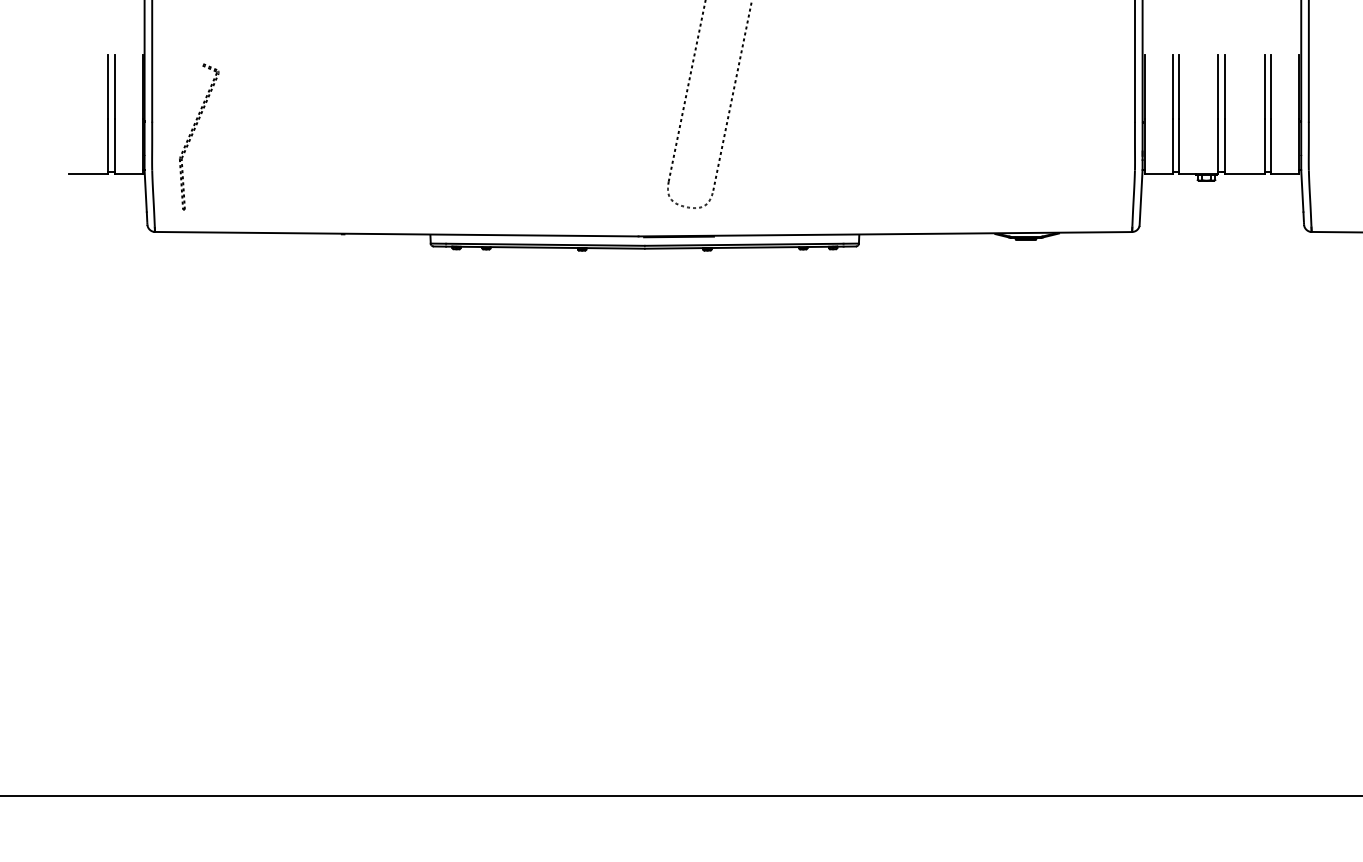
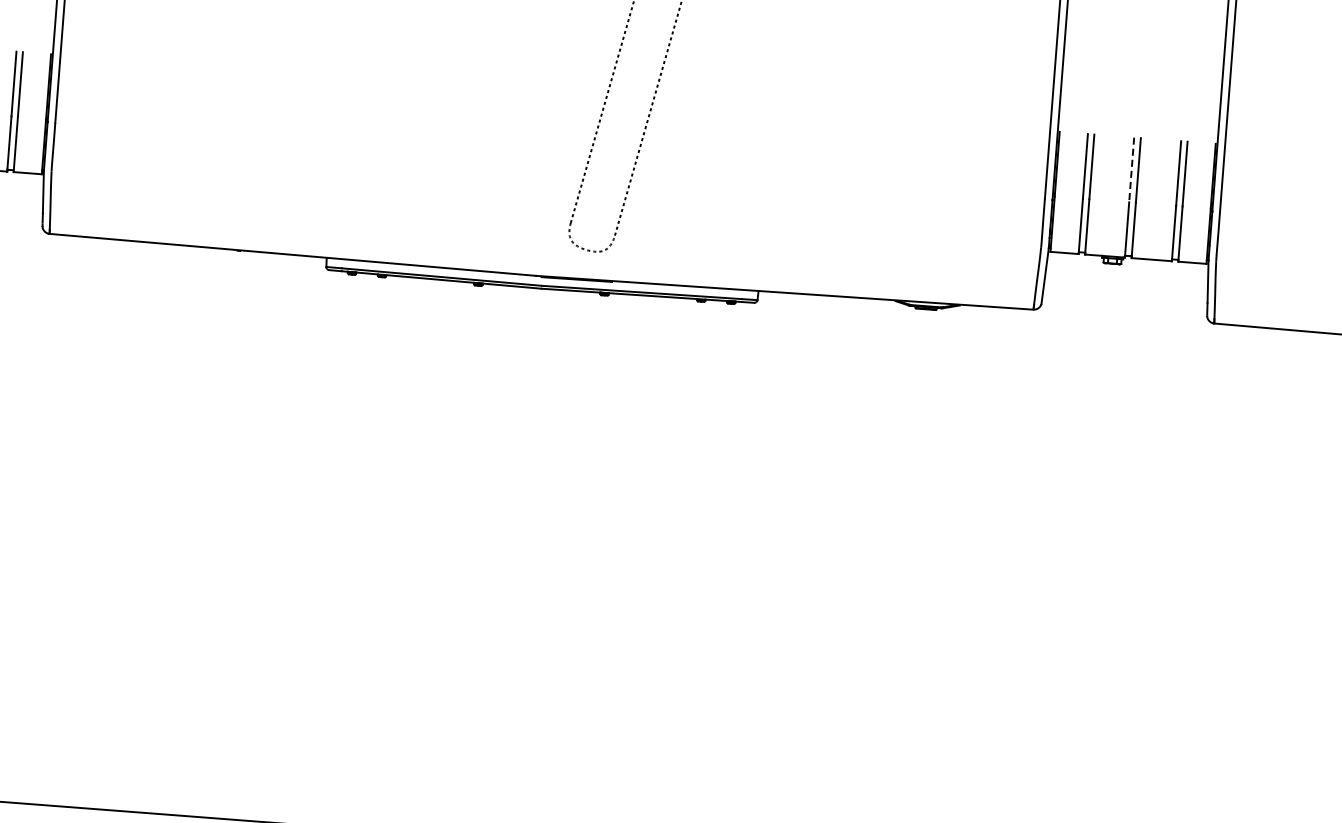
line: (1218, 87) -> (1131, 170), solid -> dashed
part: (193, 134) -> (95, 138), removed

